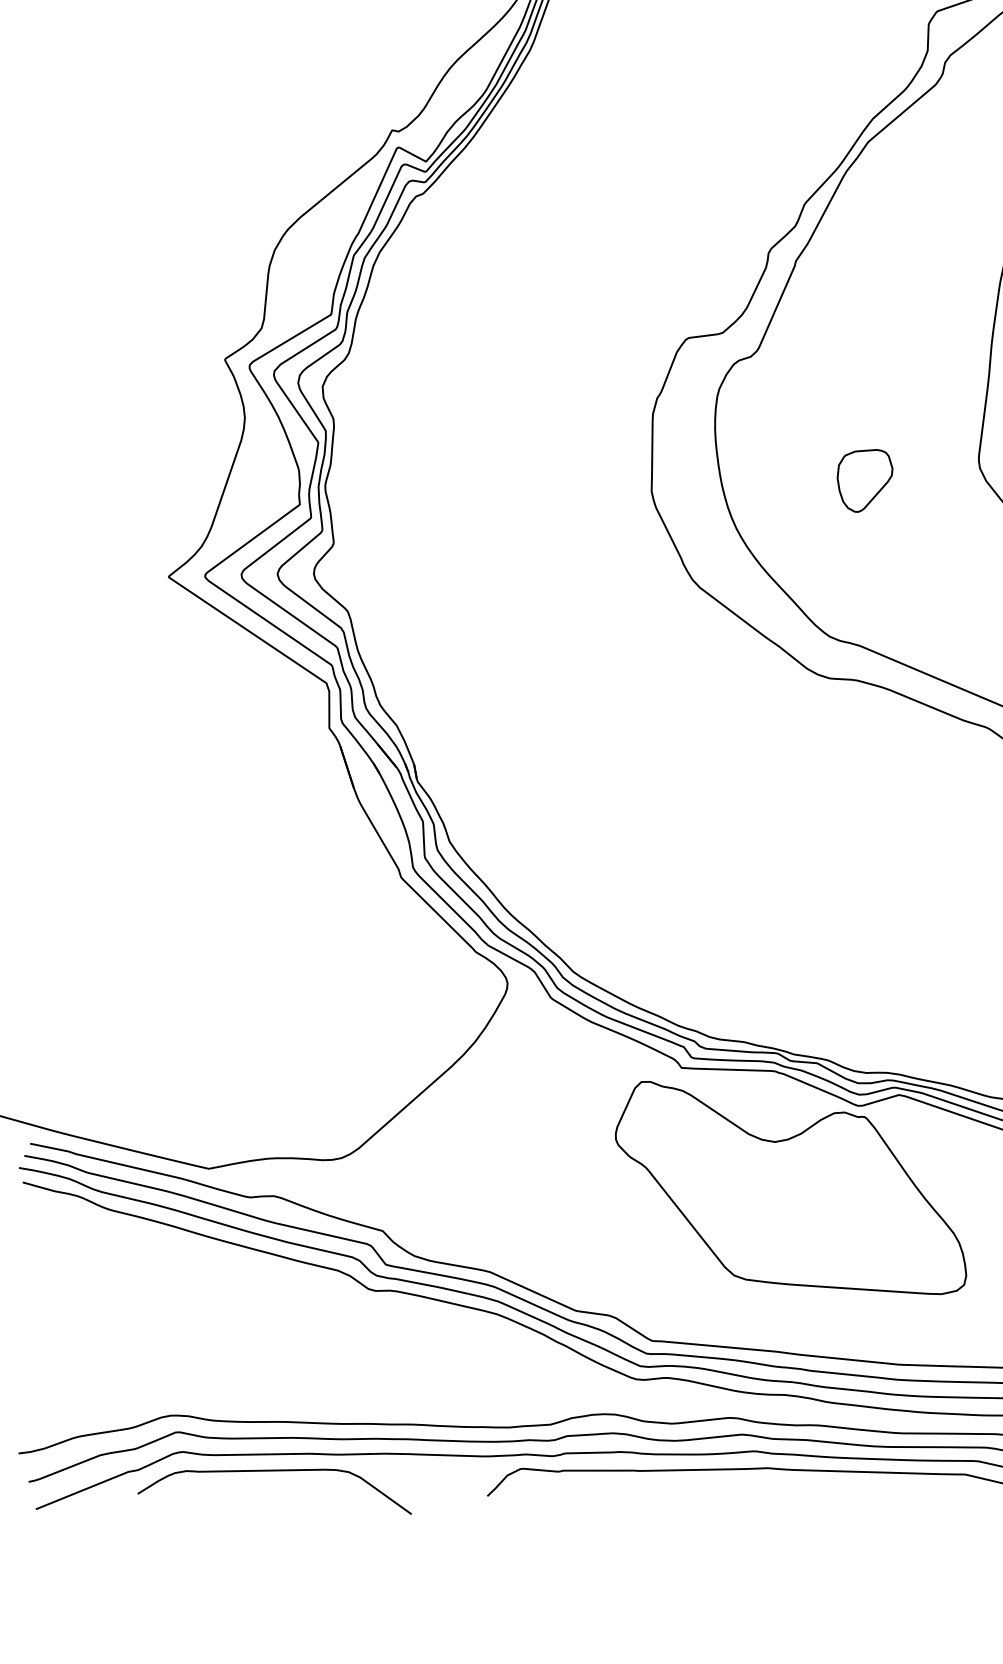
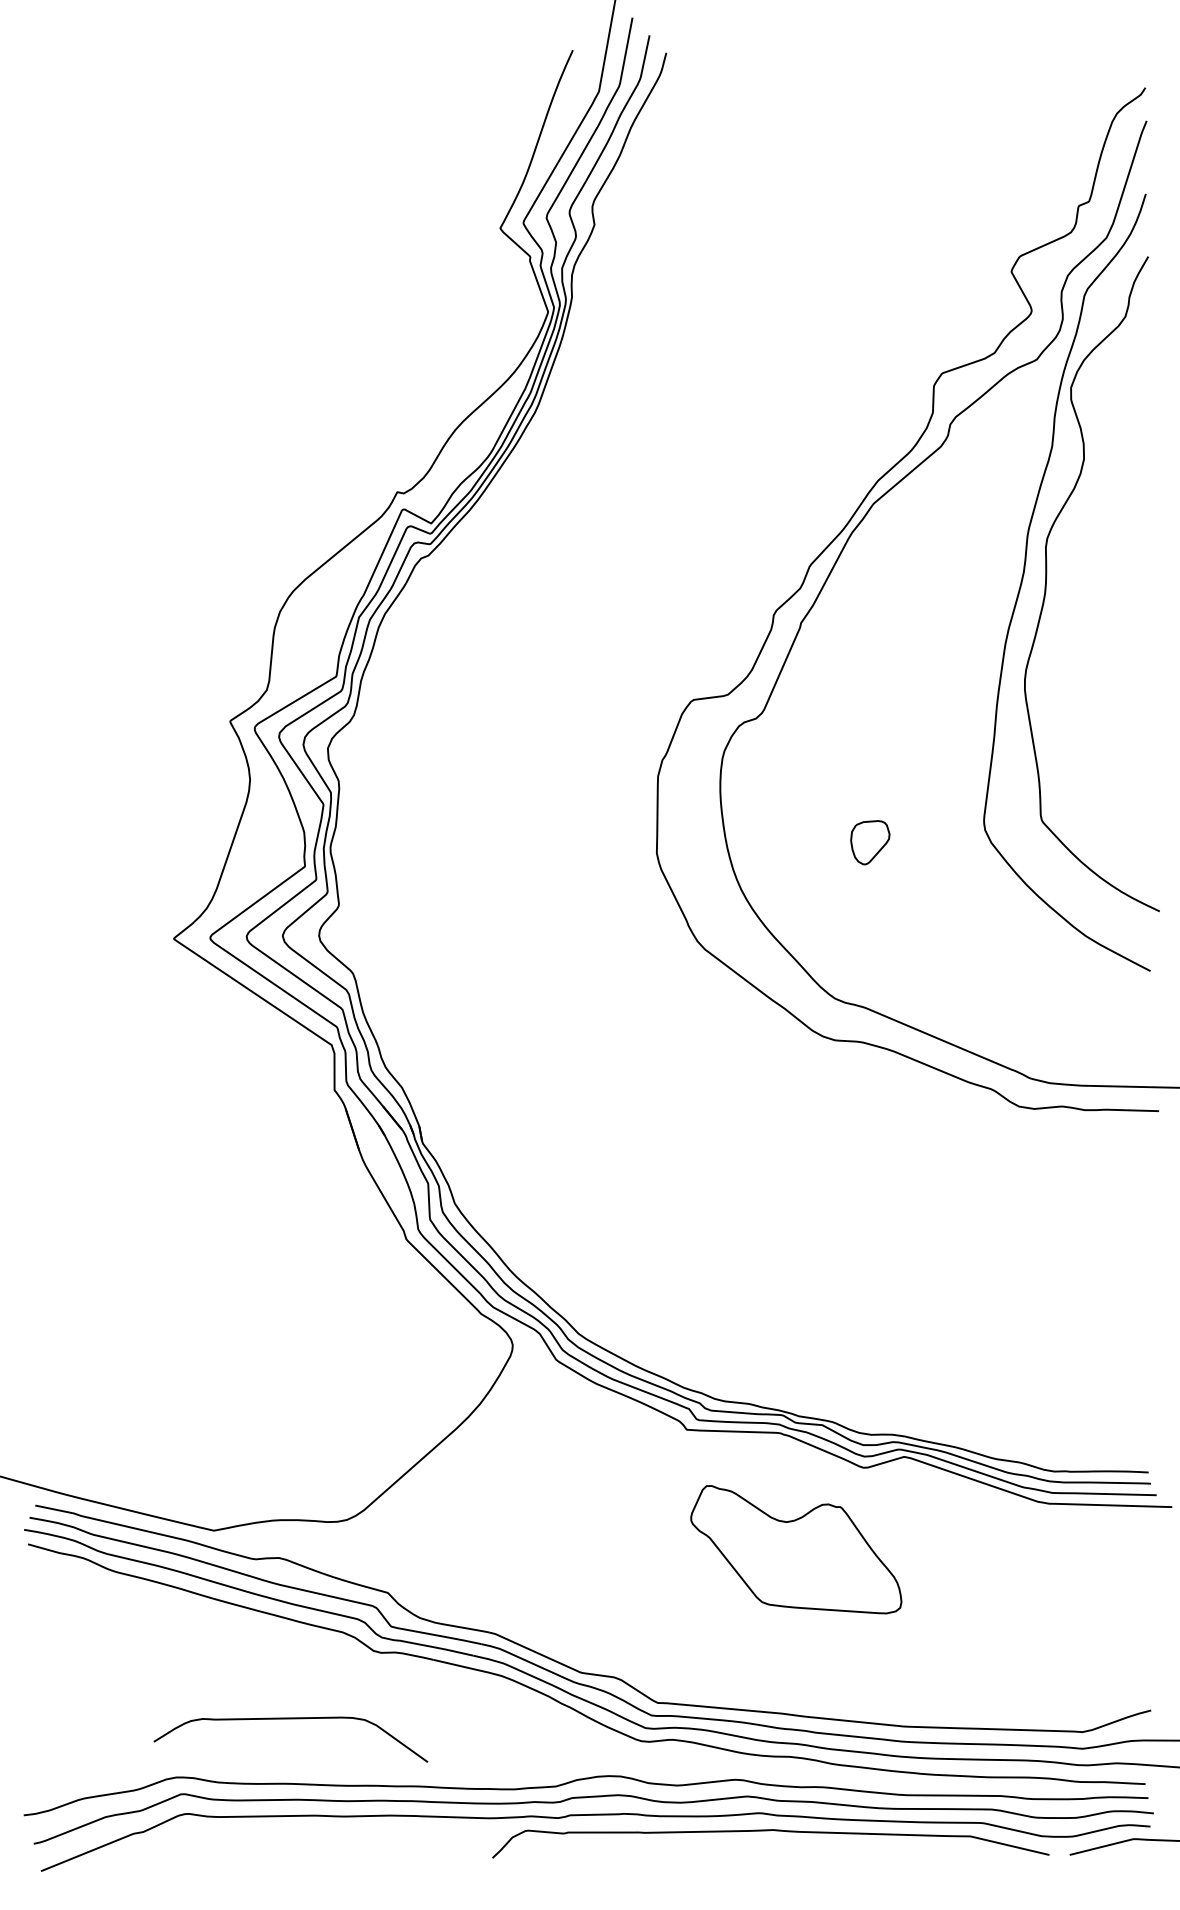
part: (865, 480) -> (870, 842), size x0.7
part: (791, 1187) -> (796, 1549), size x0.6
curve: (274, 1471) -> (290, 1719), moved

